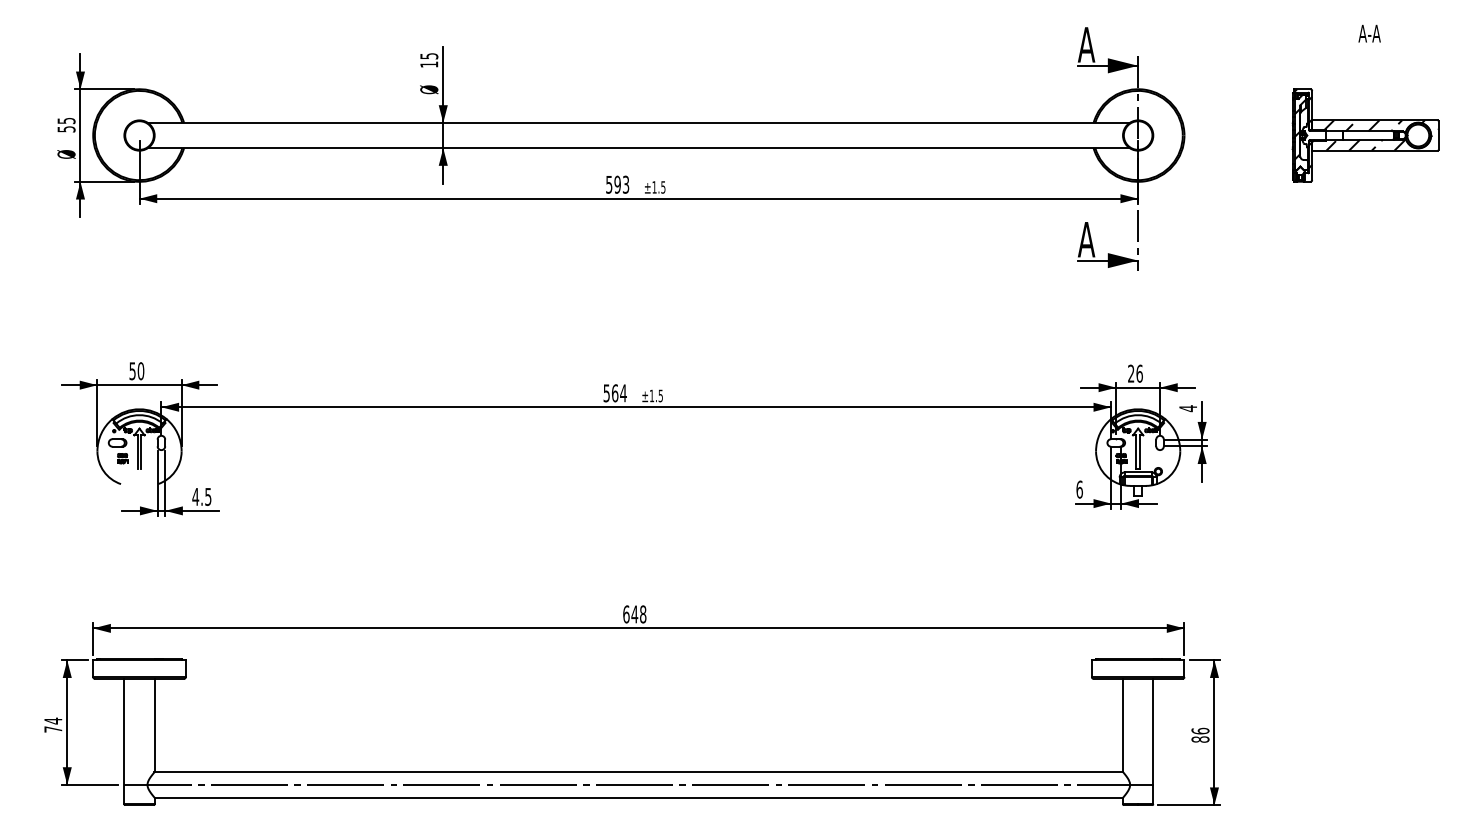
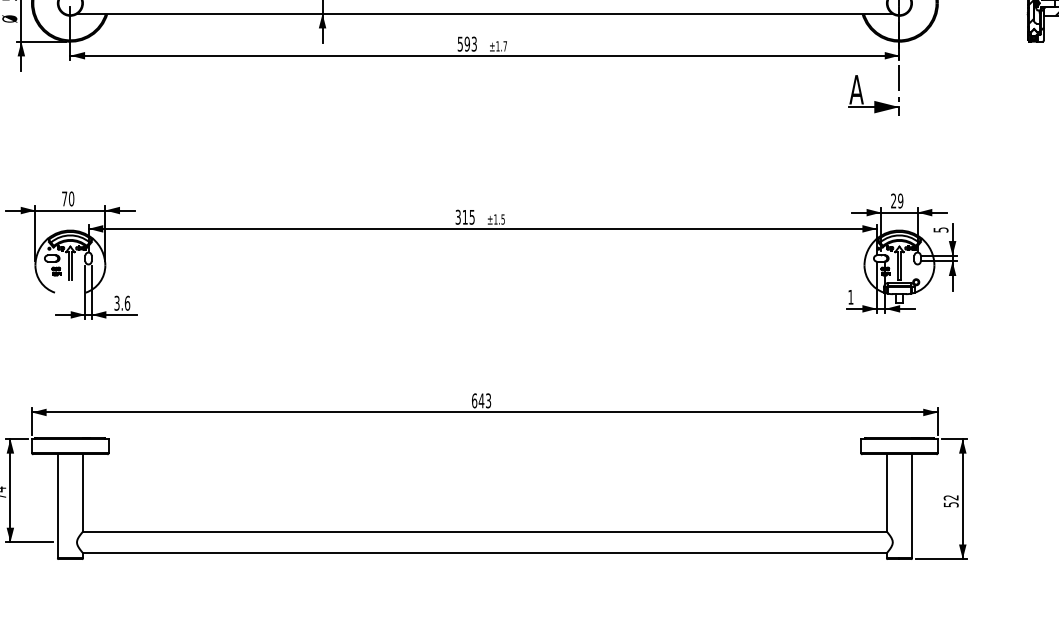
text: (663, 187) -> (505, 46), ±1.5 -> ±1.7
text: (132, 371) -> (64, 199), 50 -> 70
text: (1139, 373) -> (900, 200), 26 -> 29
text: (614, 393) -> (464, 217), 564 -> 315
text: (1188, 408) -> (941, 229), 4 -> 5
text: (1079, 489) -> (850, 297), 6 -> 1
text: (201, 496) -> (121, 302), 4.5 -> 3.6
text: (643, 614) -> (488, 400), 648 -> 643
text: (1200, 734) -> (951, 500), 86 -> 52
line: (638, 784) -> (484, 542), removed

